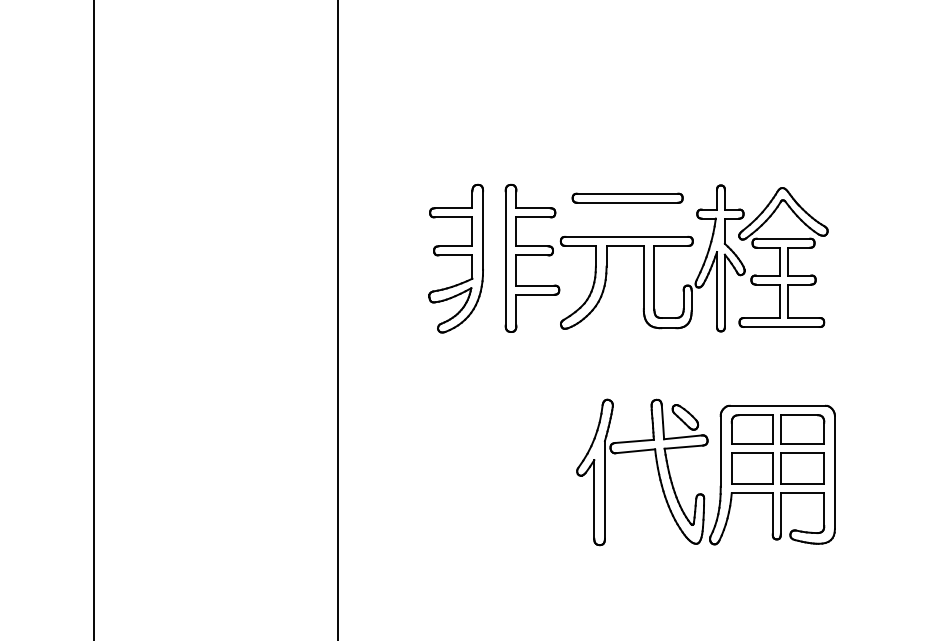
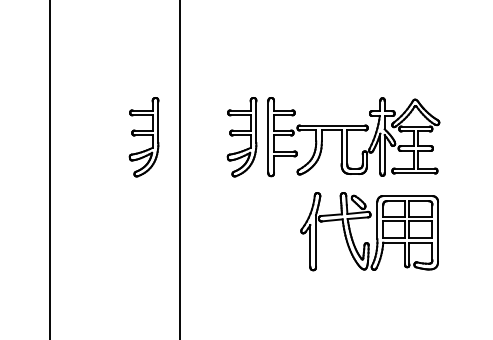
part: (626, 197) -> (332, 104), removed
part: (270, 259) -> (143, 137), added
part: (718, 472) -> (376, 231), moved

